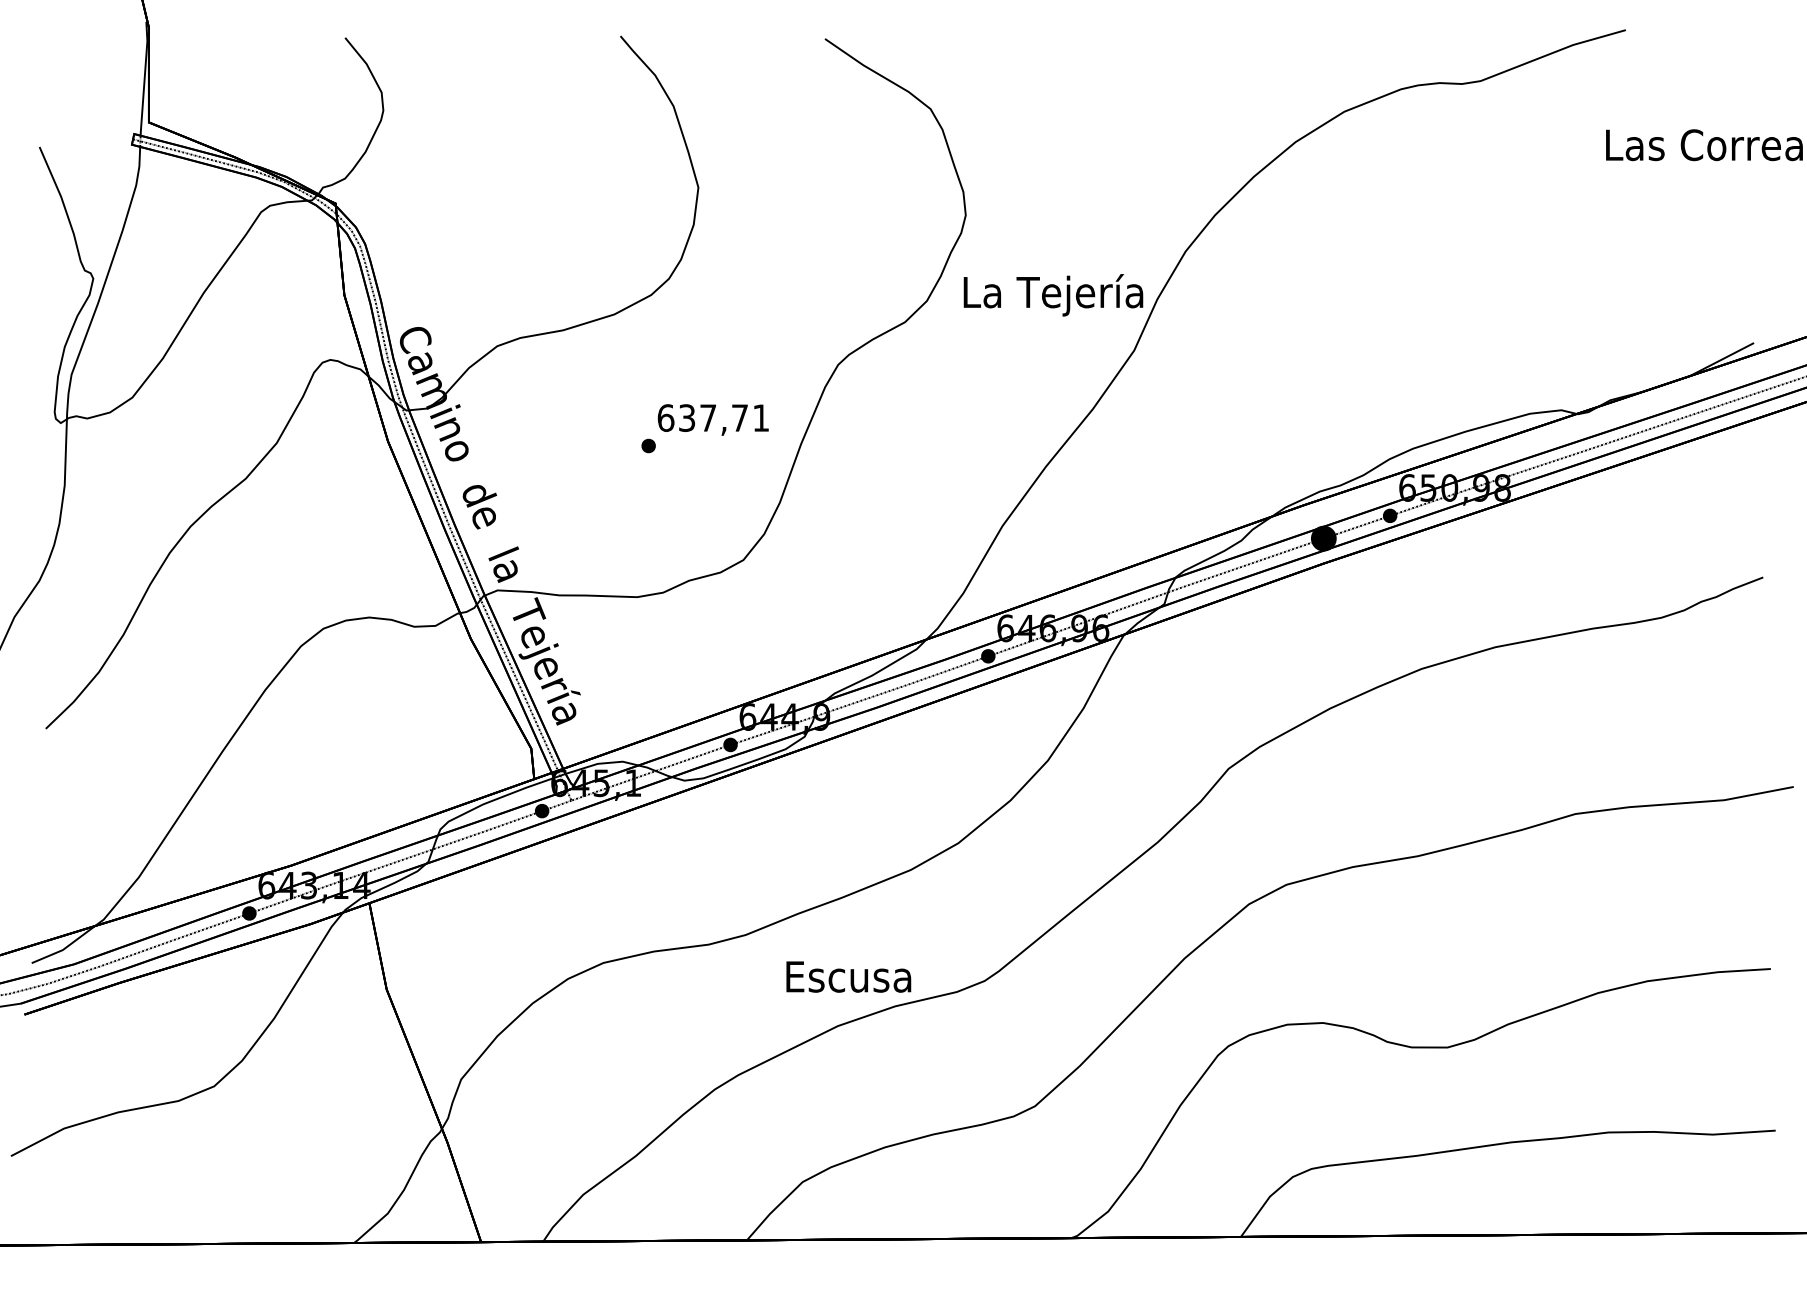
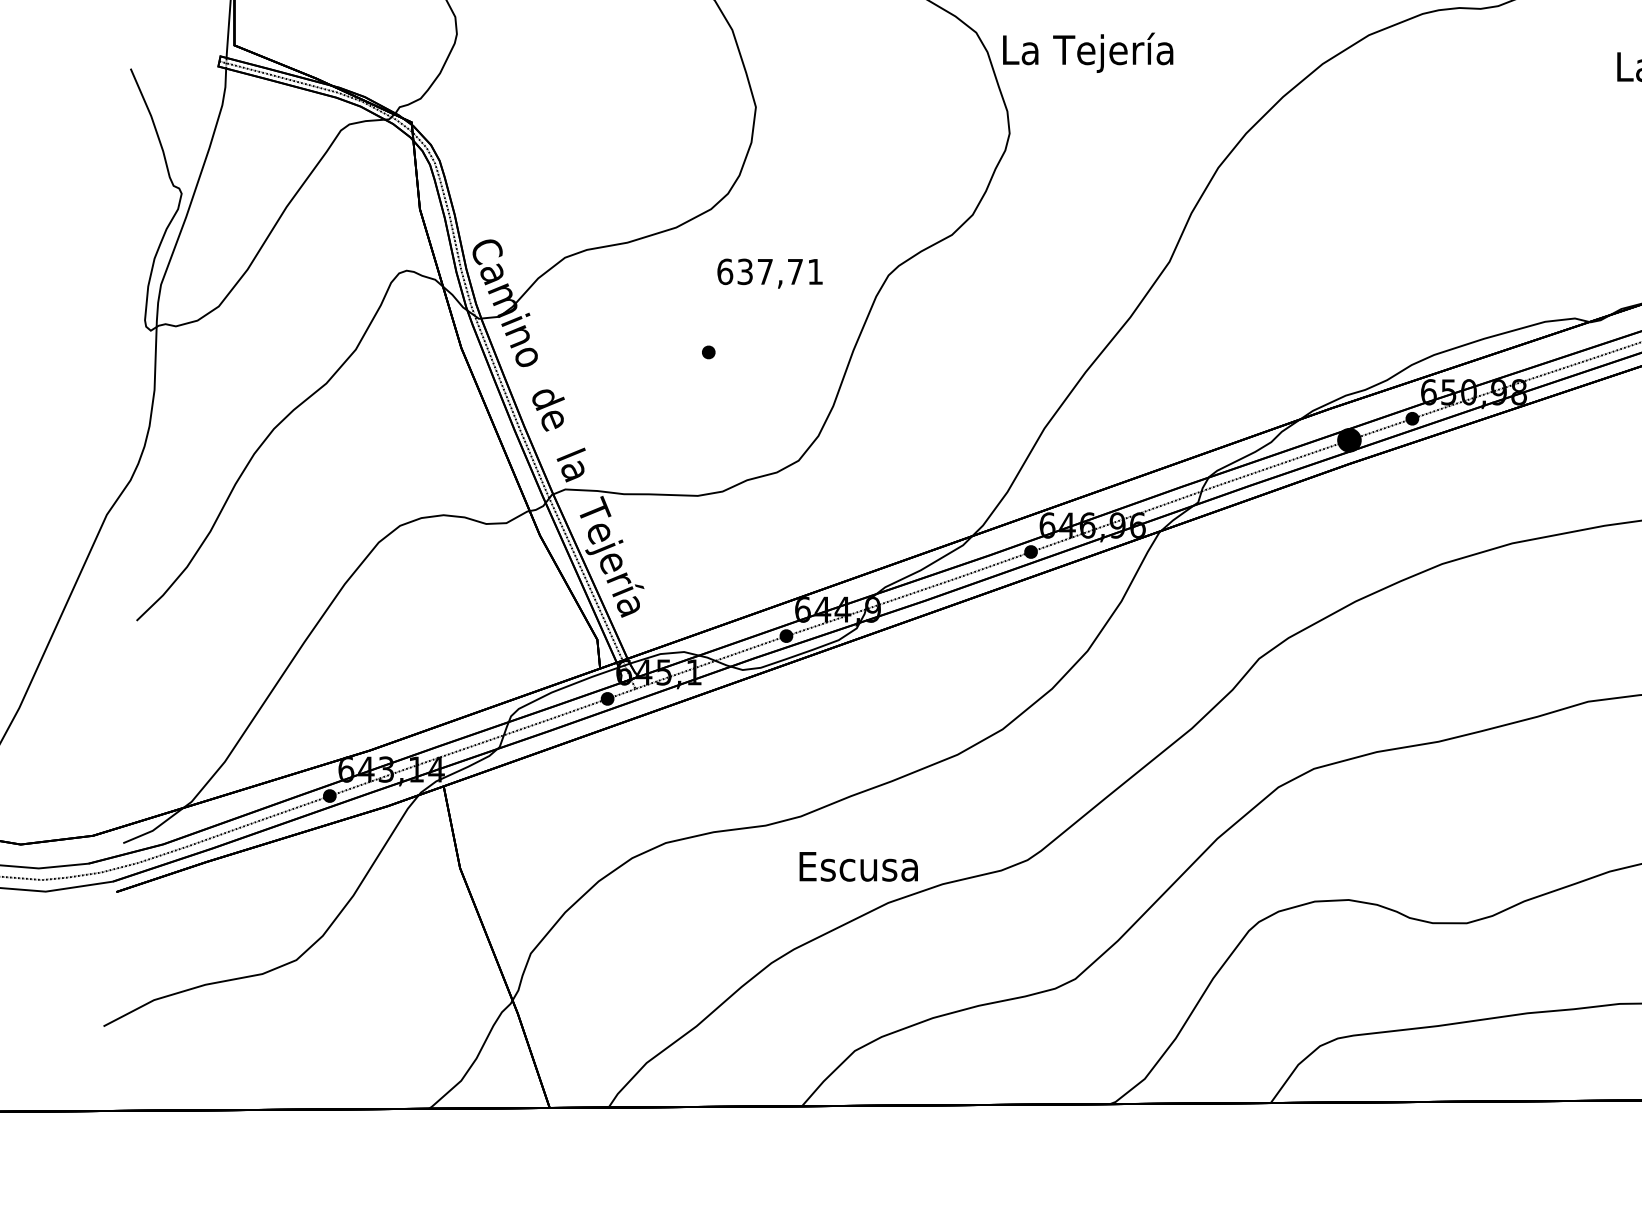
text: (1053, 295) -> (1088, 53), moved
text: (712, 419) -> (769, 273), moved
text: (848, 976) -> (858, 866), moved

